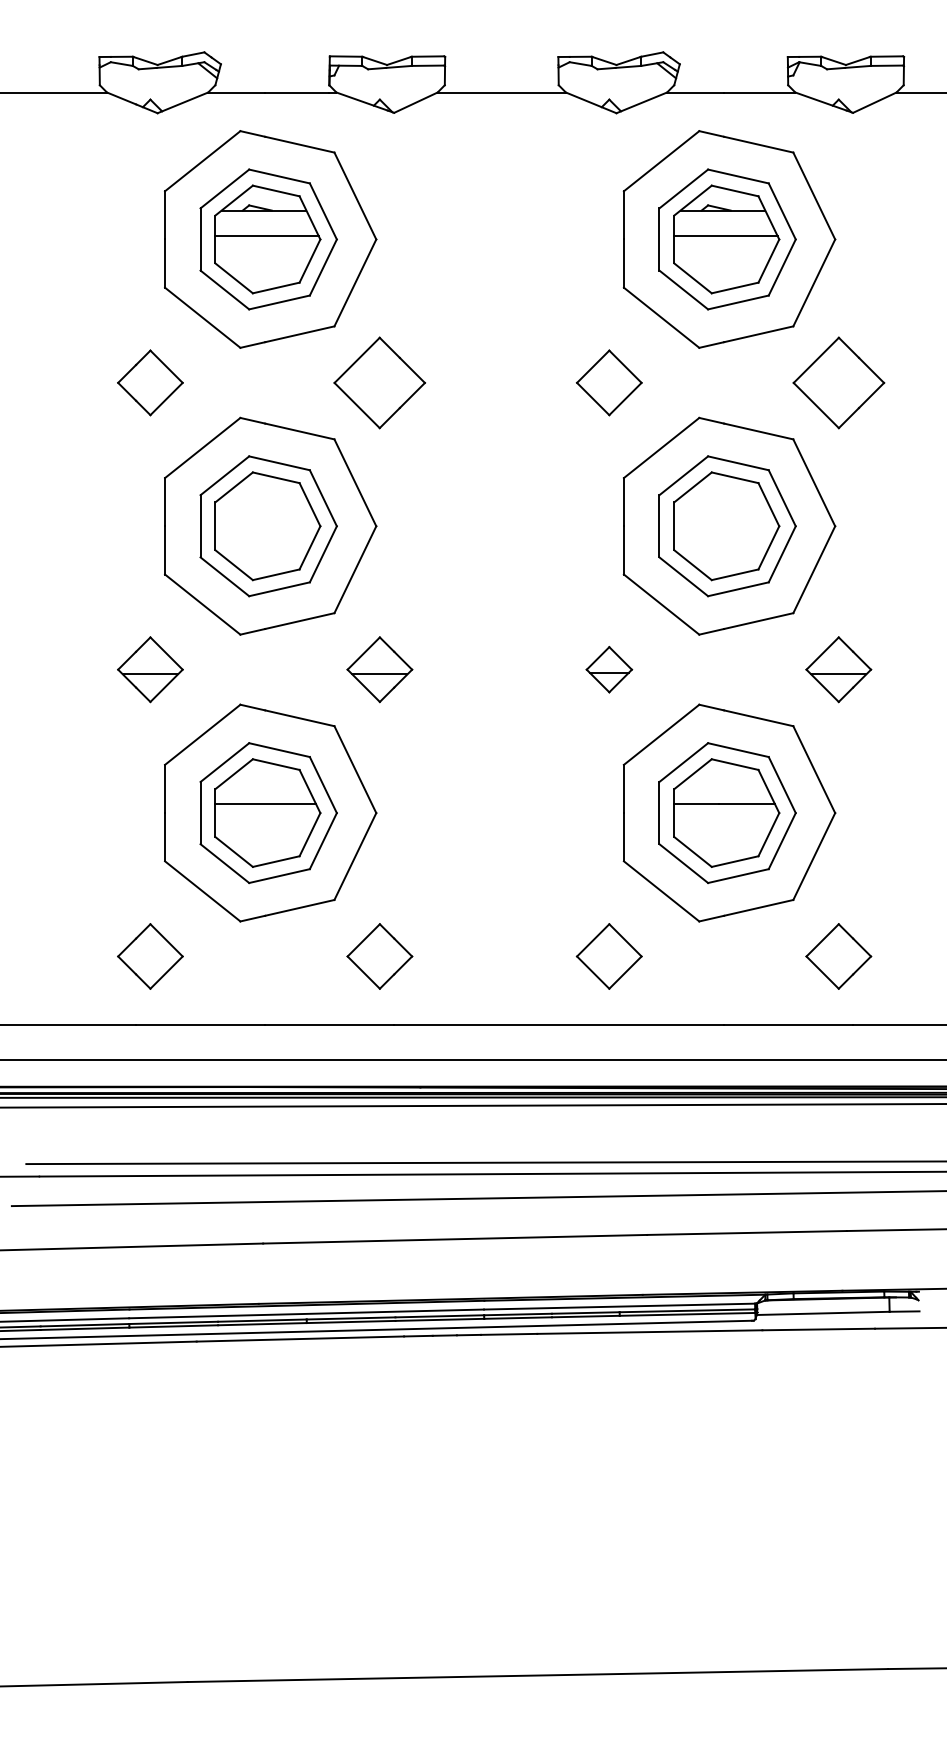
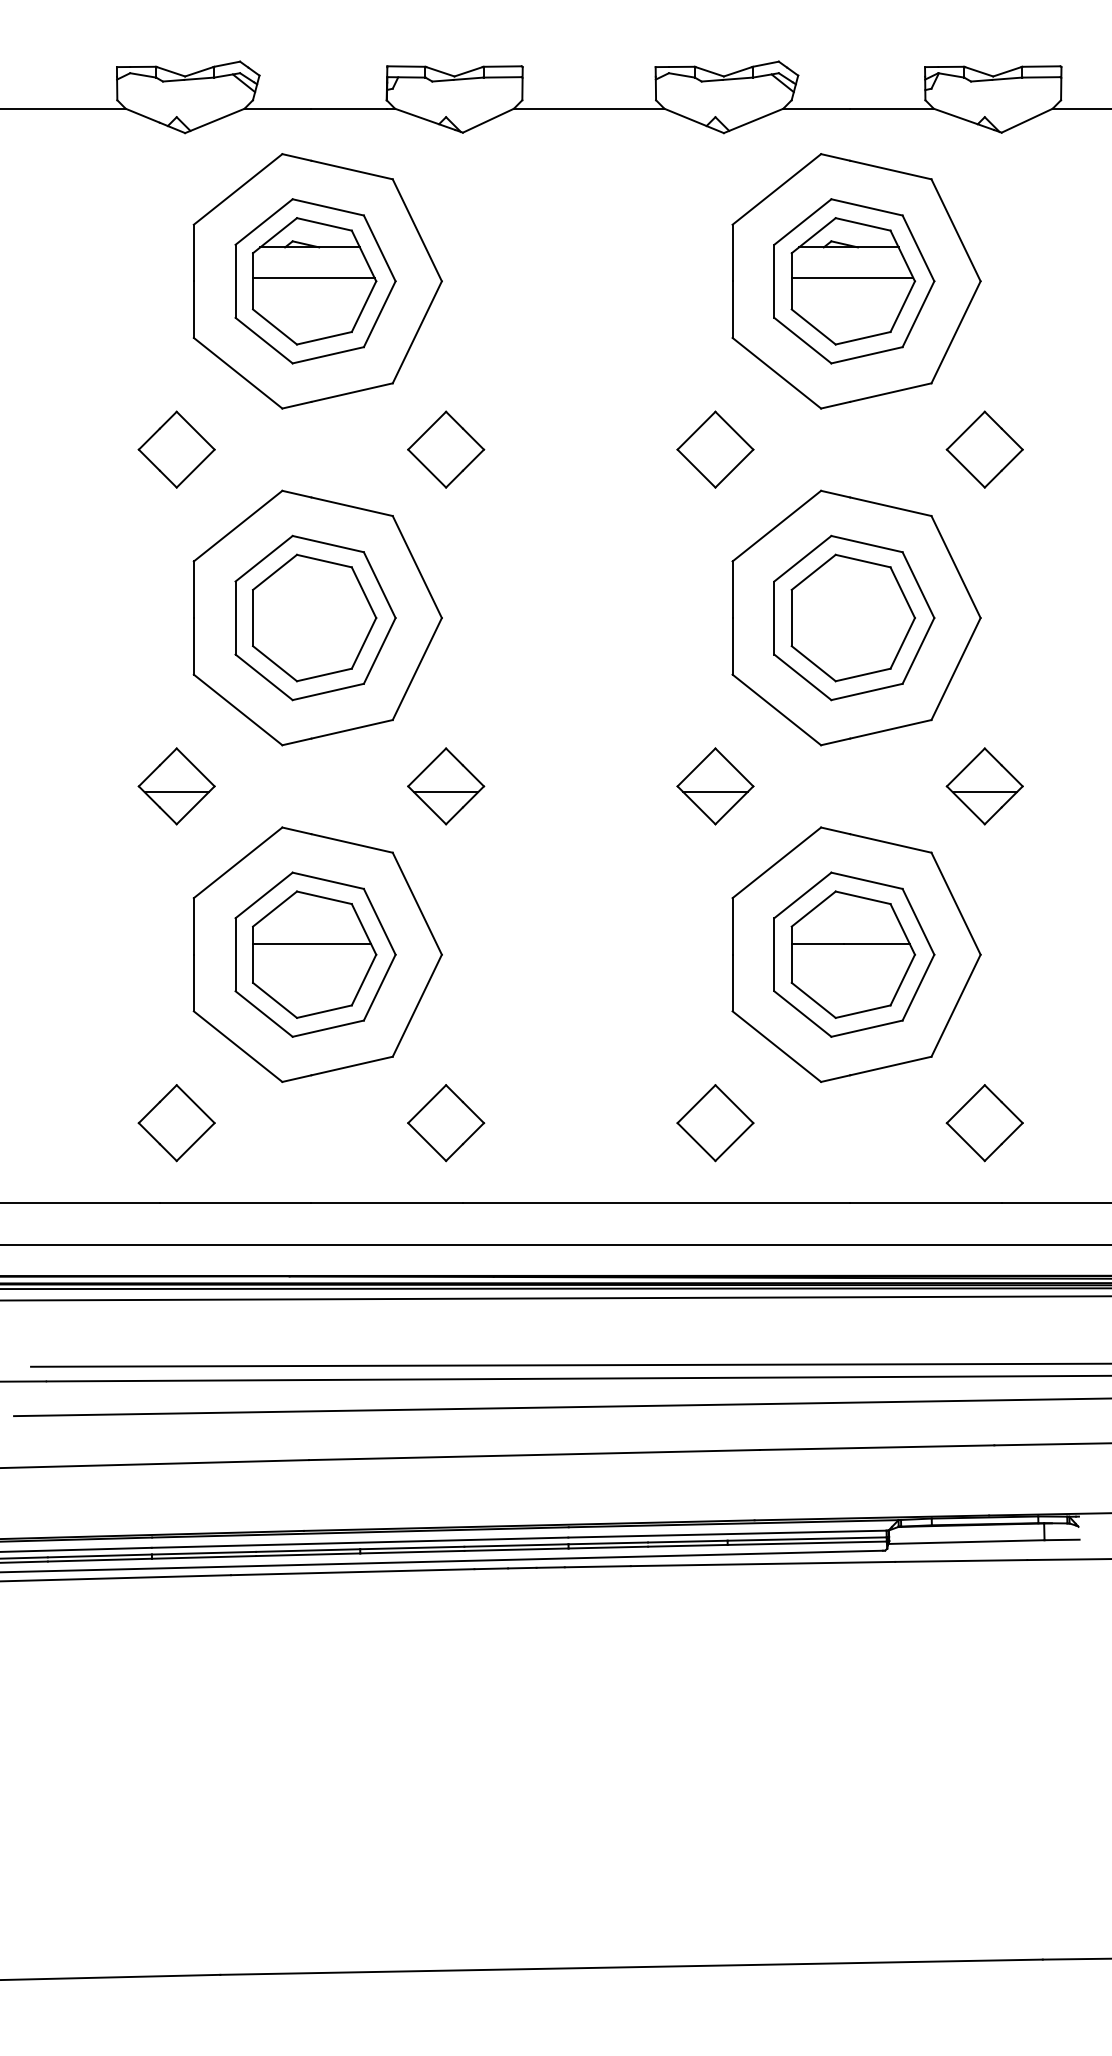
part: (380, 382) -> (446, 449), size x0.71
part: (838, 382) -> (984, 449), size x0.71
part: (609, 669) -> (715, 786), size x1.43

